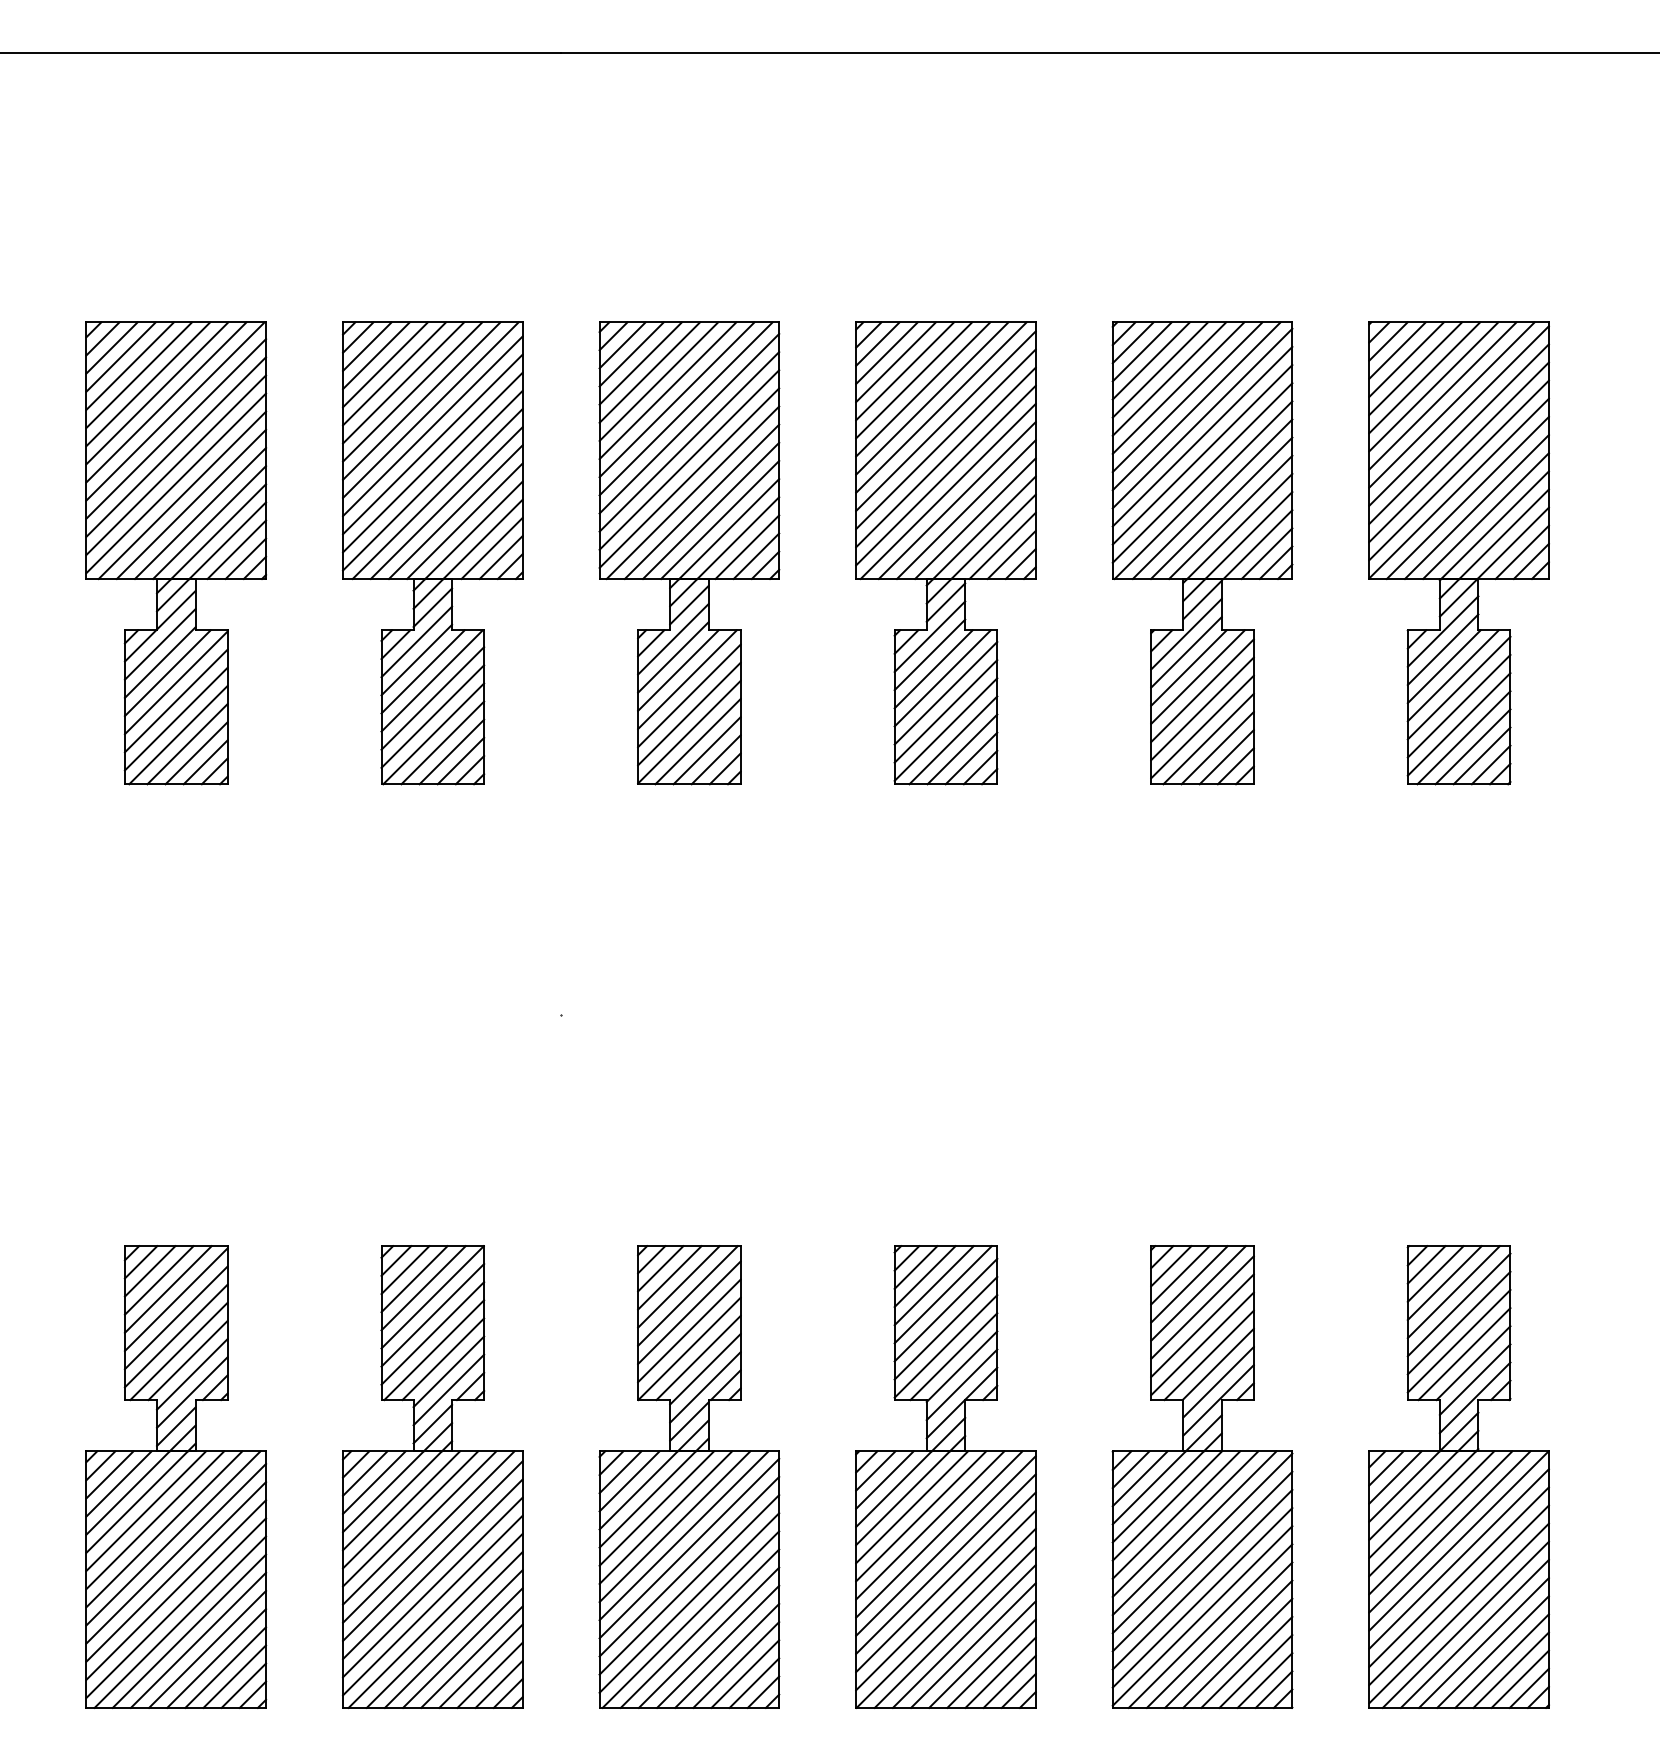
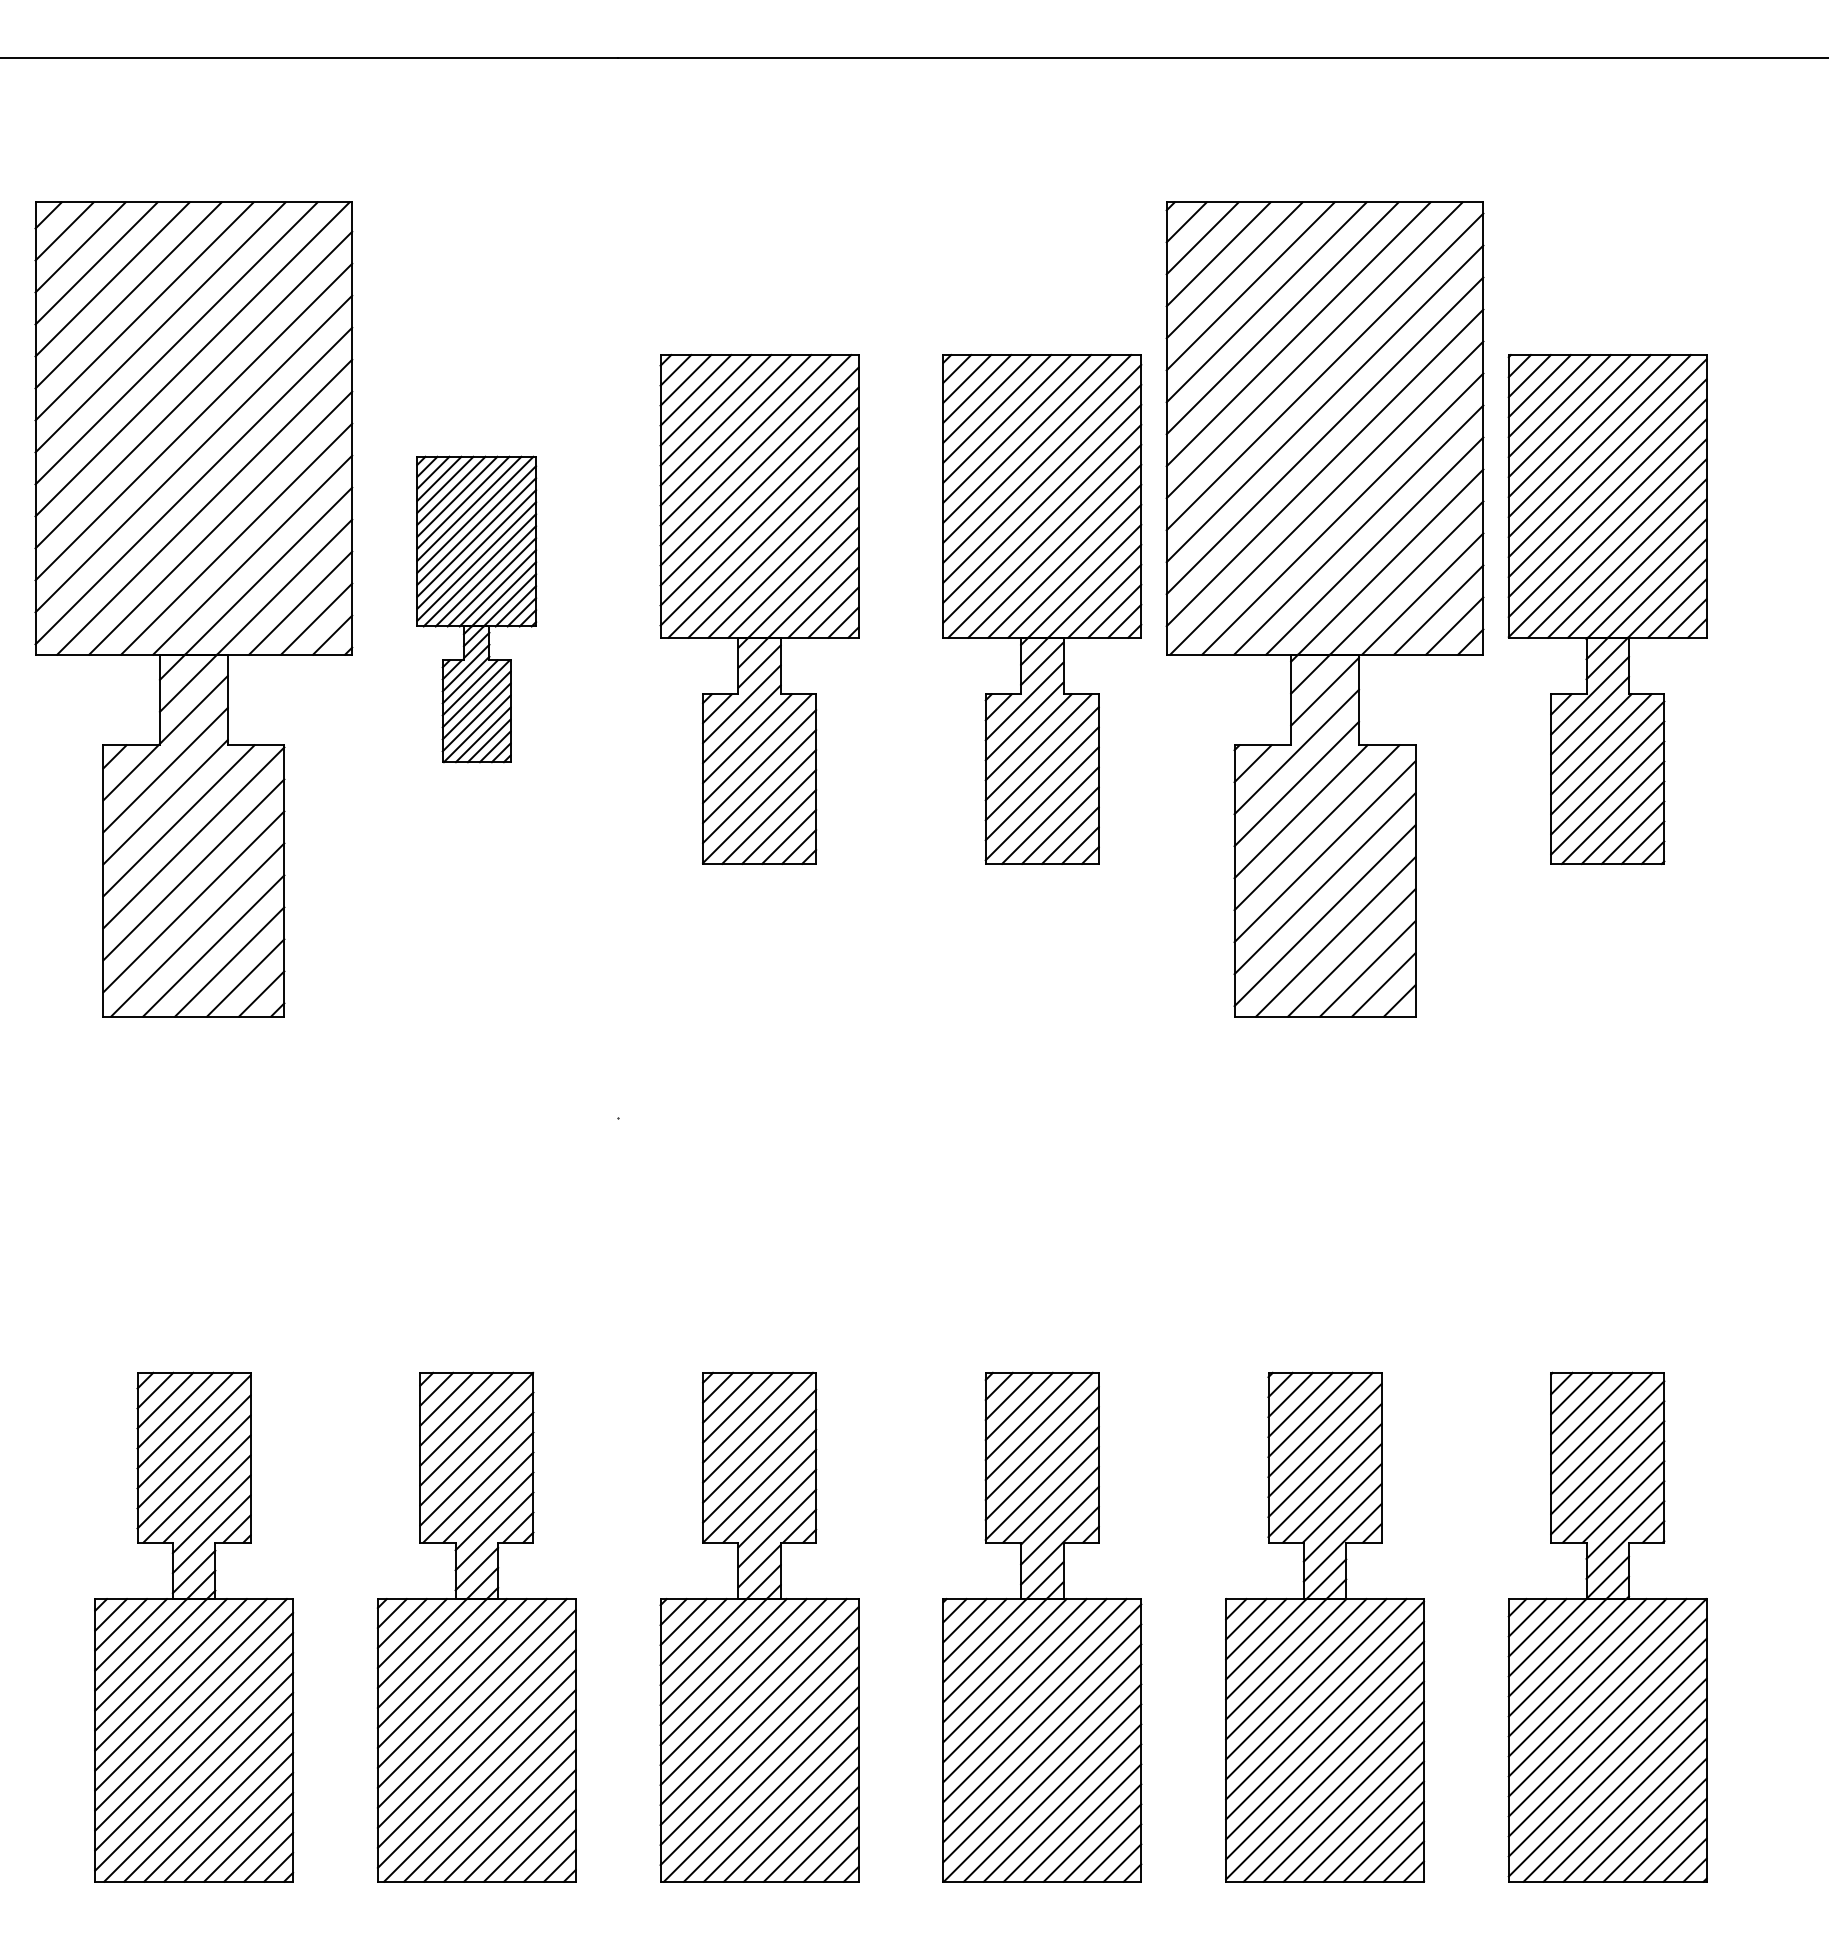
part: (176, 553) -> (194, 609), size x1.6
part: (432, 553) -> (476, 609), size x0.6
part: (1202, 553) -> (1324, 609), size x1.6

